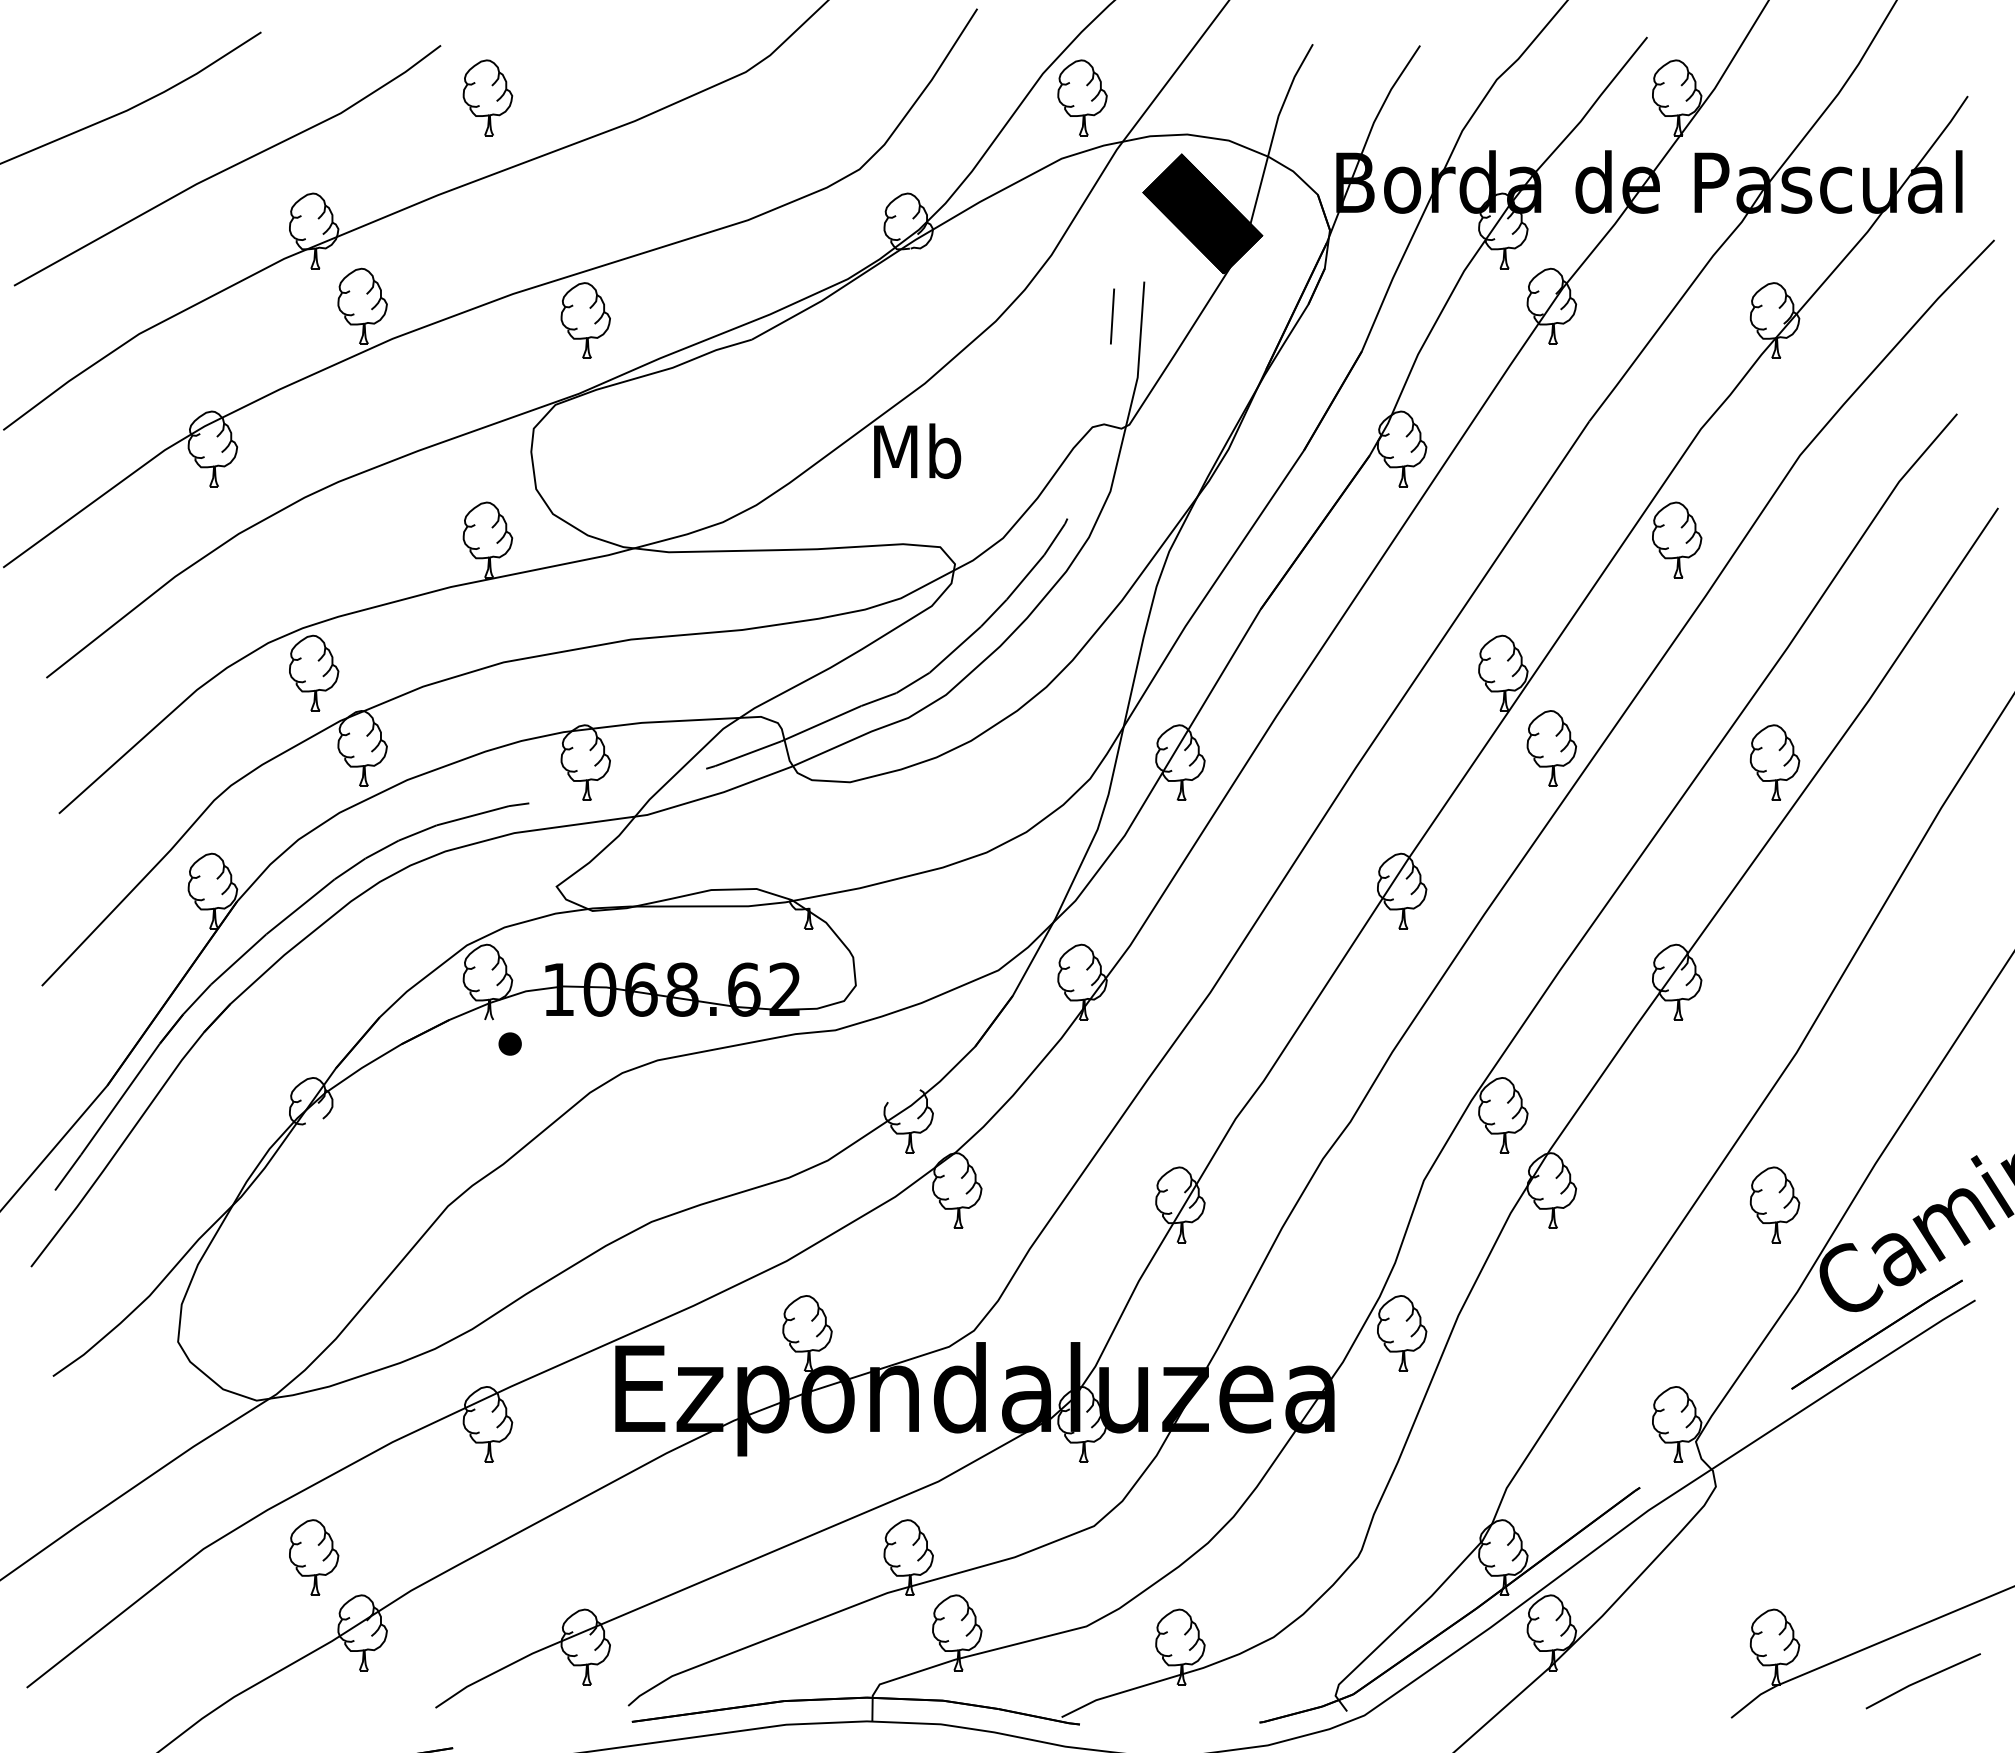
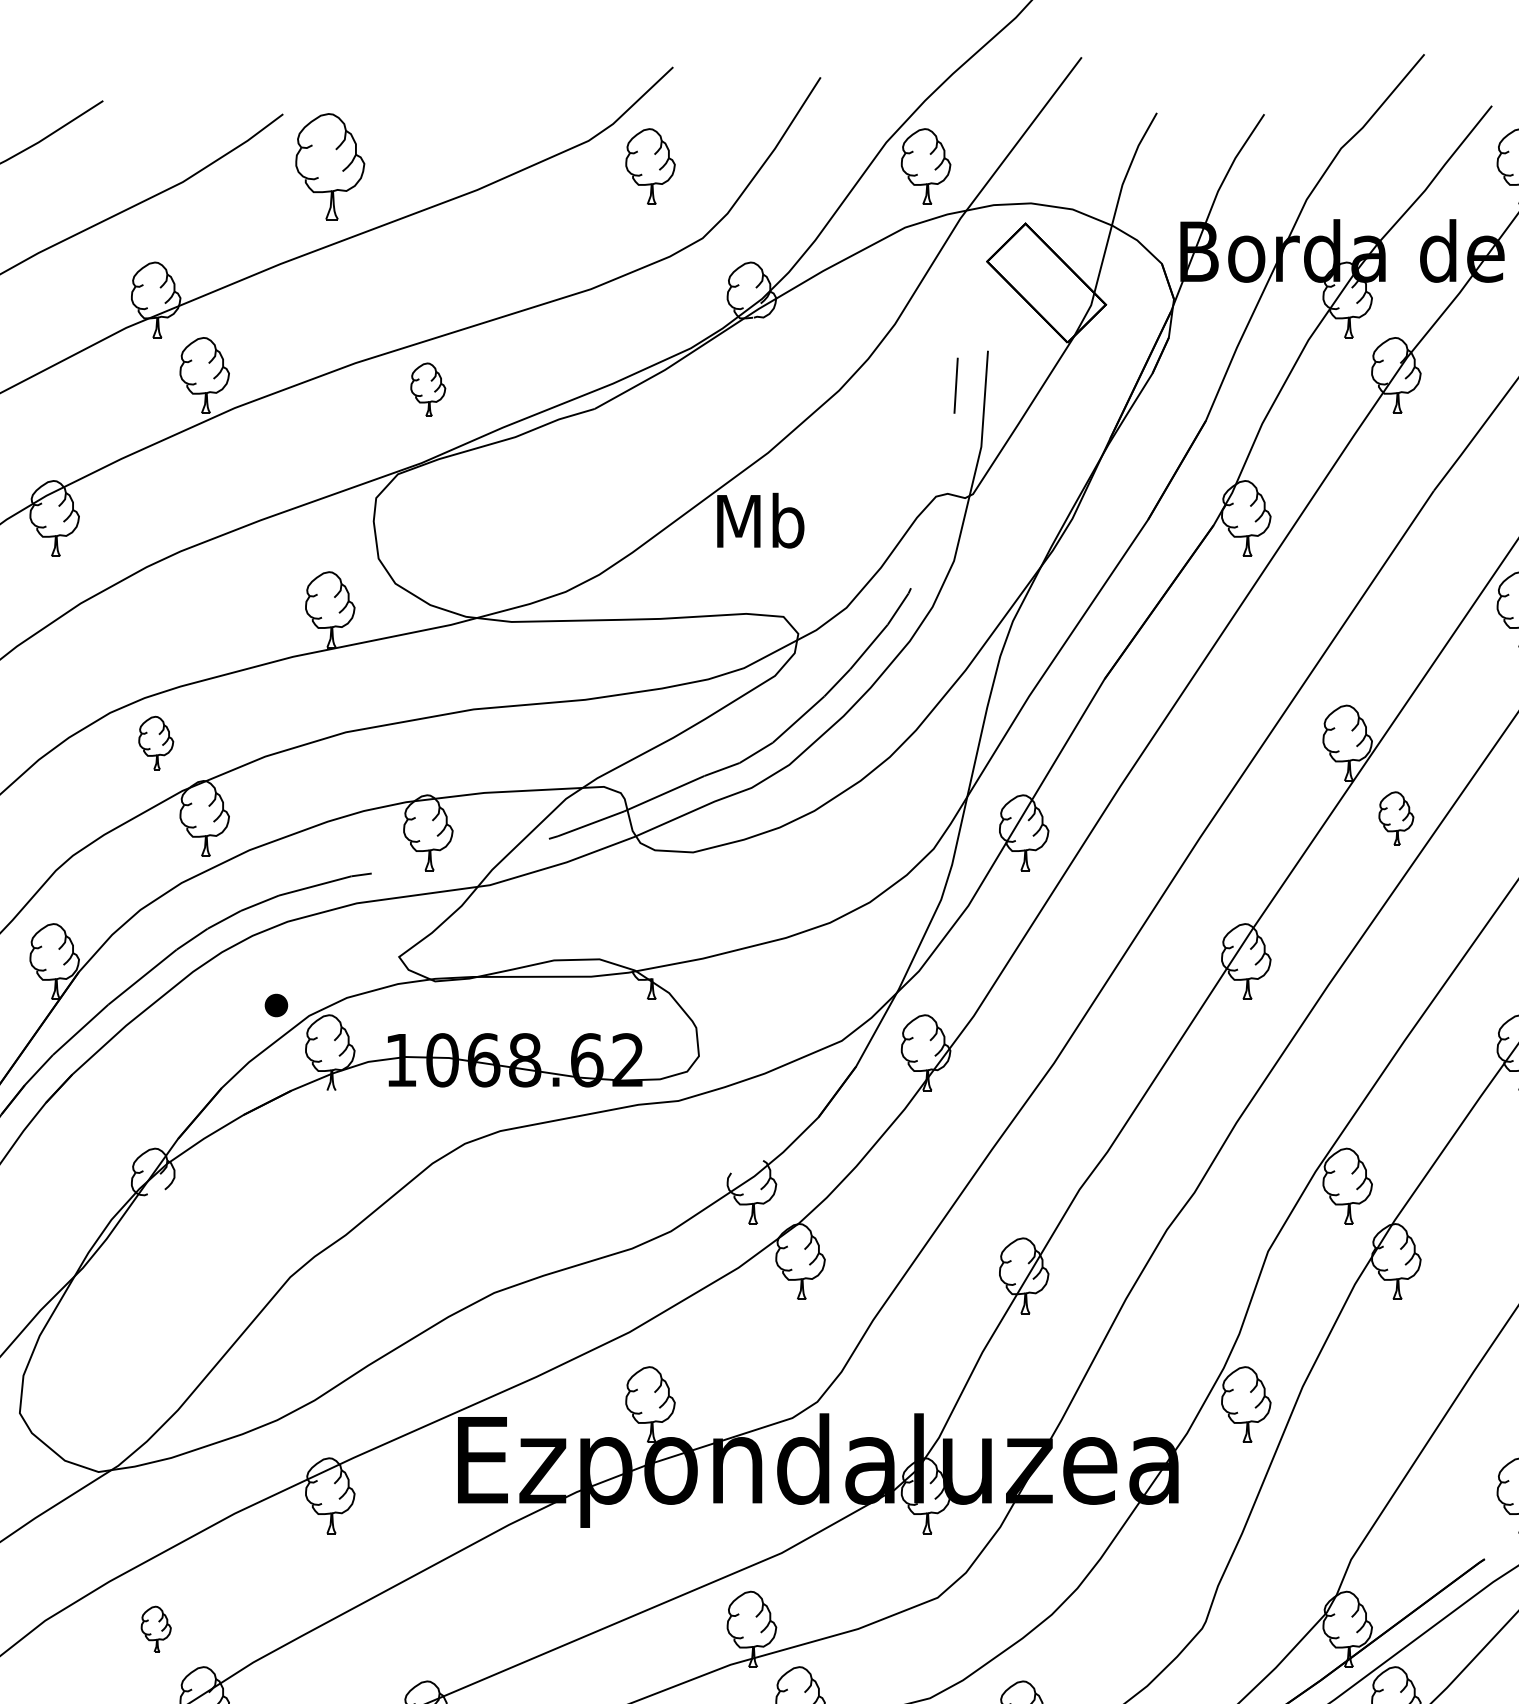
part: (487, 97) -> (329, 166), size x1.4
part: (807, 97) -> (650, 166), added
fill: (1202, 213) -> (1046, 282), removed
part: (585, 320) -> (428, 389), size x0.7
part: (314, 672) -> (156, 742), size x0.7
part: (1551, 748) -> (1395, 818), size x0.7
part: (509, 1043) -> (275, 1004), moved
part: (314, 1557) -> (156, 1629), size x0.6

